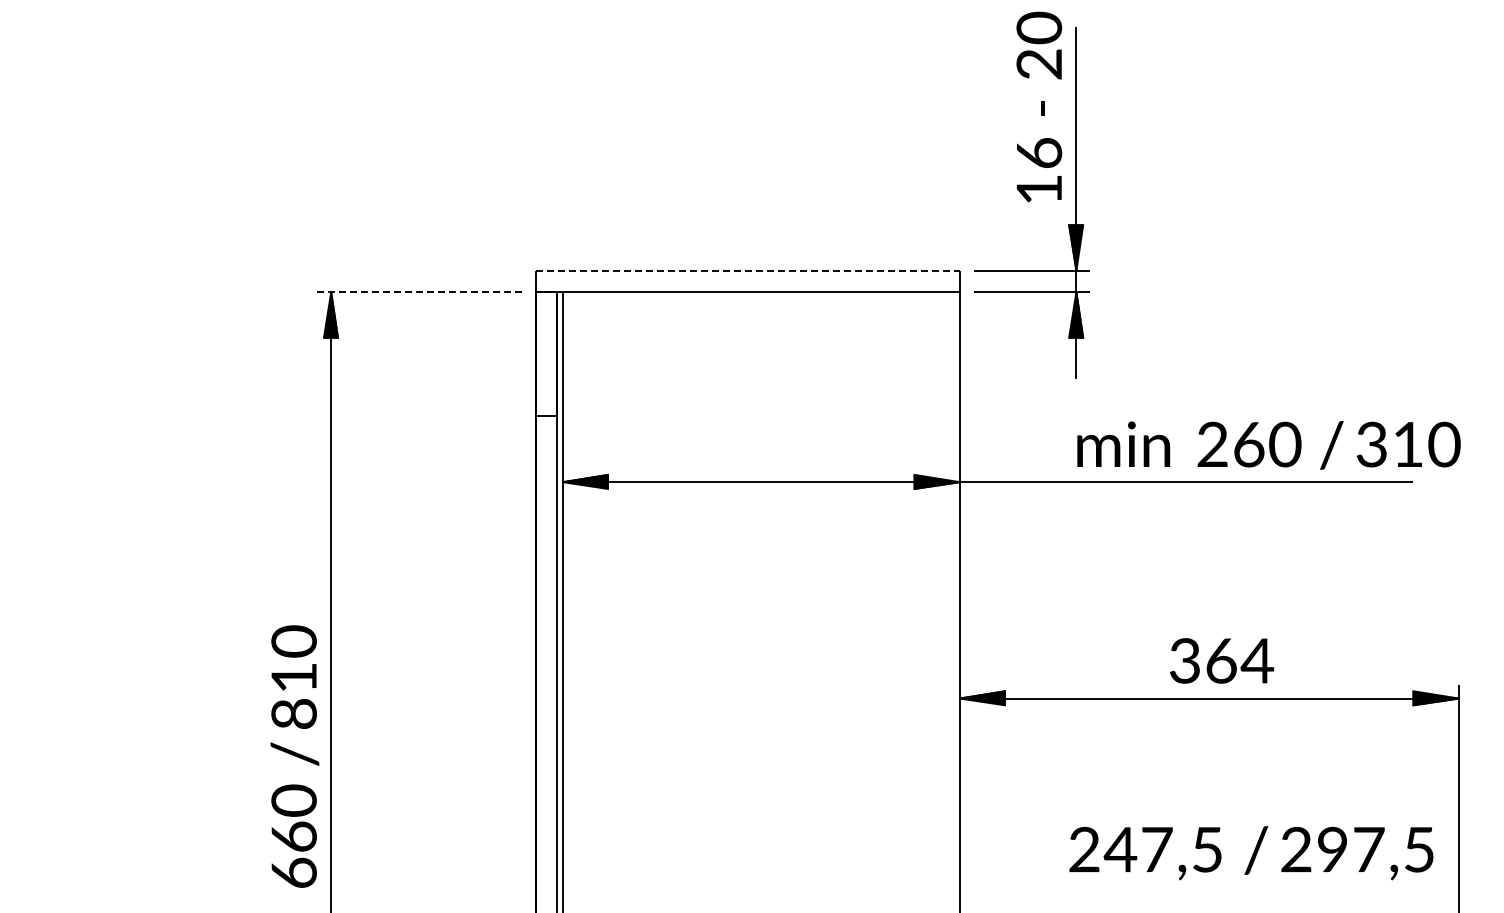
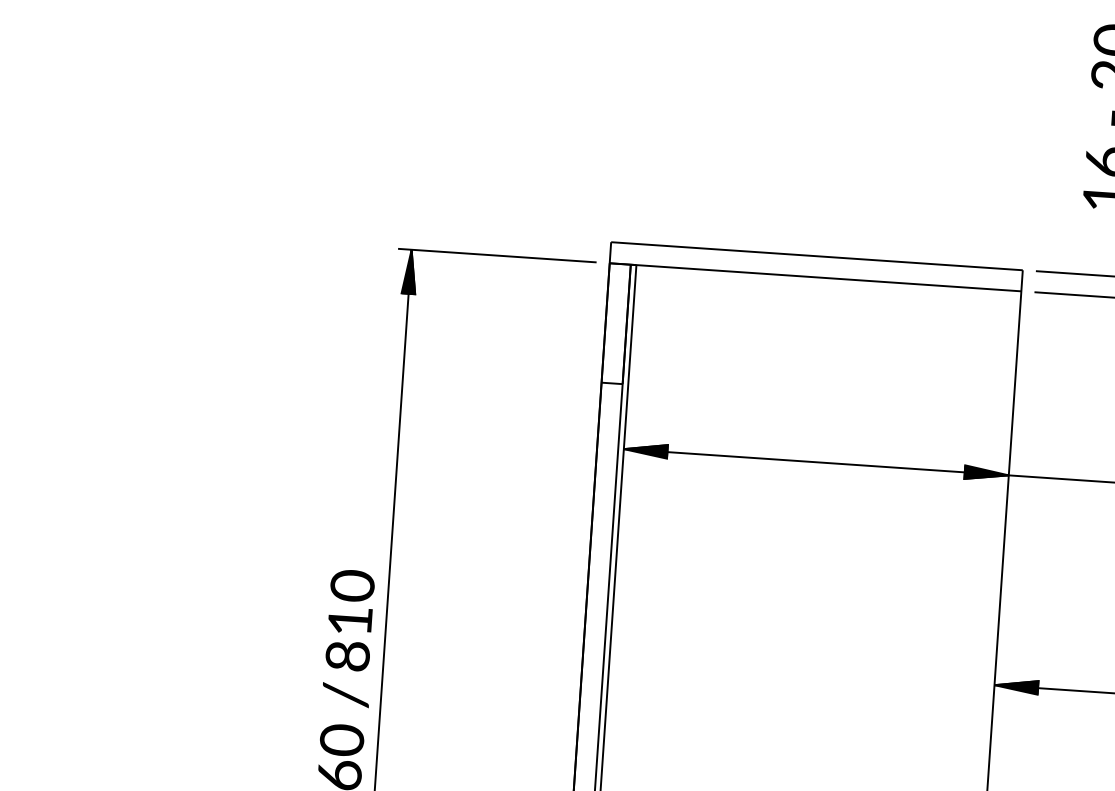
line: (748, 270) -> (817, 256), dashed -> solid
line: (419, 292) -> (497, 255), dashed -> solid

